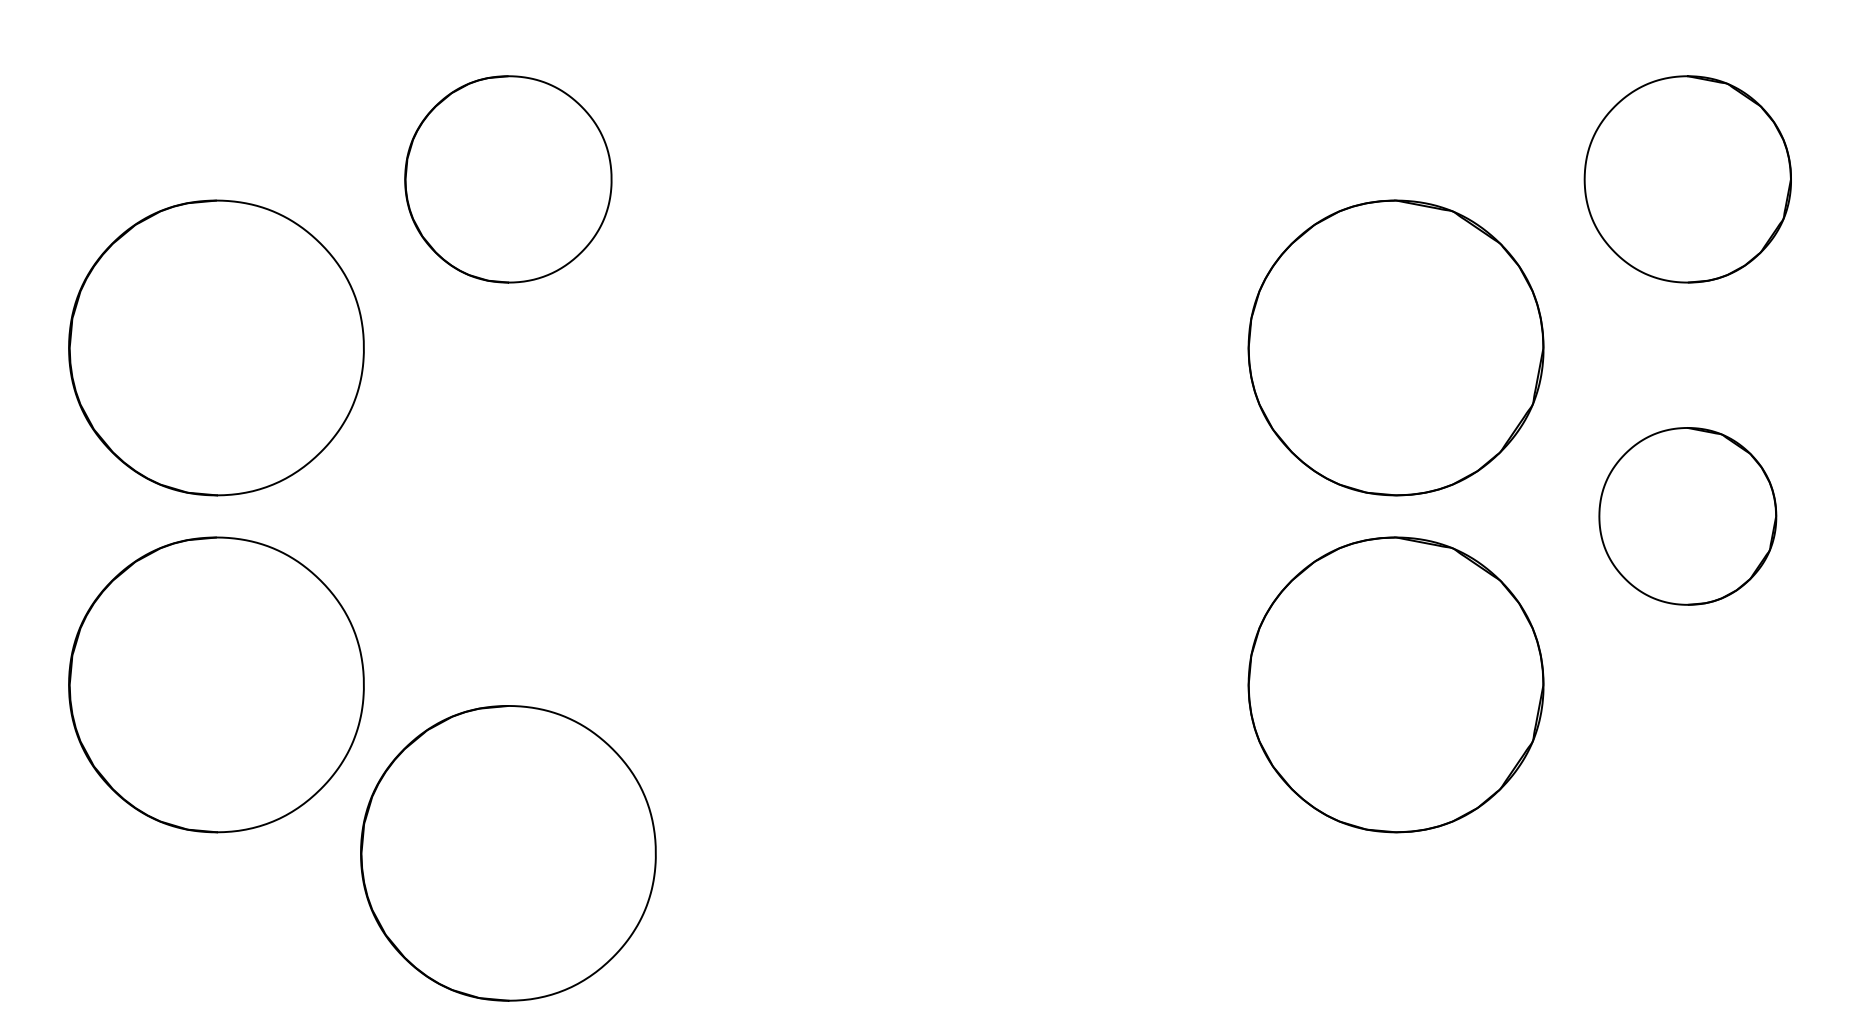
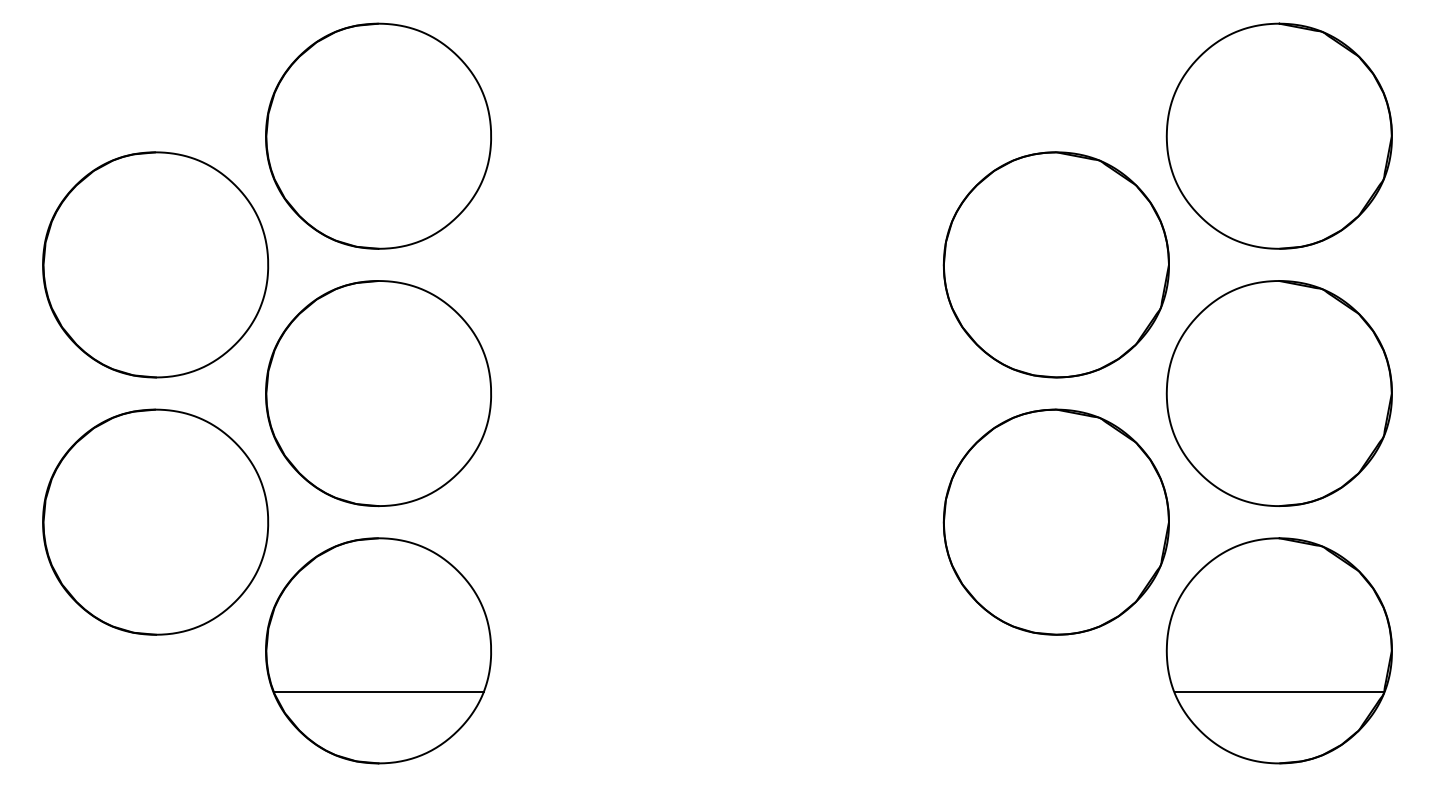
part: (508, 178) -> (378, 135), size x1.43
part: (1686, 178) -> (1278, 135), size x1.43
part: (508, 516) -> (378, 393), added
part: (1686, 516) -> (1278, 393), size x1.67
part: (1686, 852) -> (1278, 650), added
line: (508, 906) -> (378, 691), added

